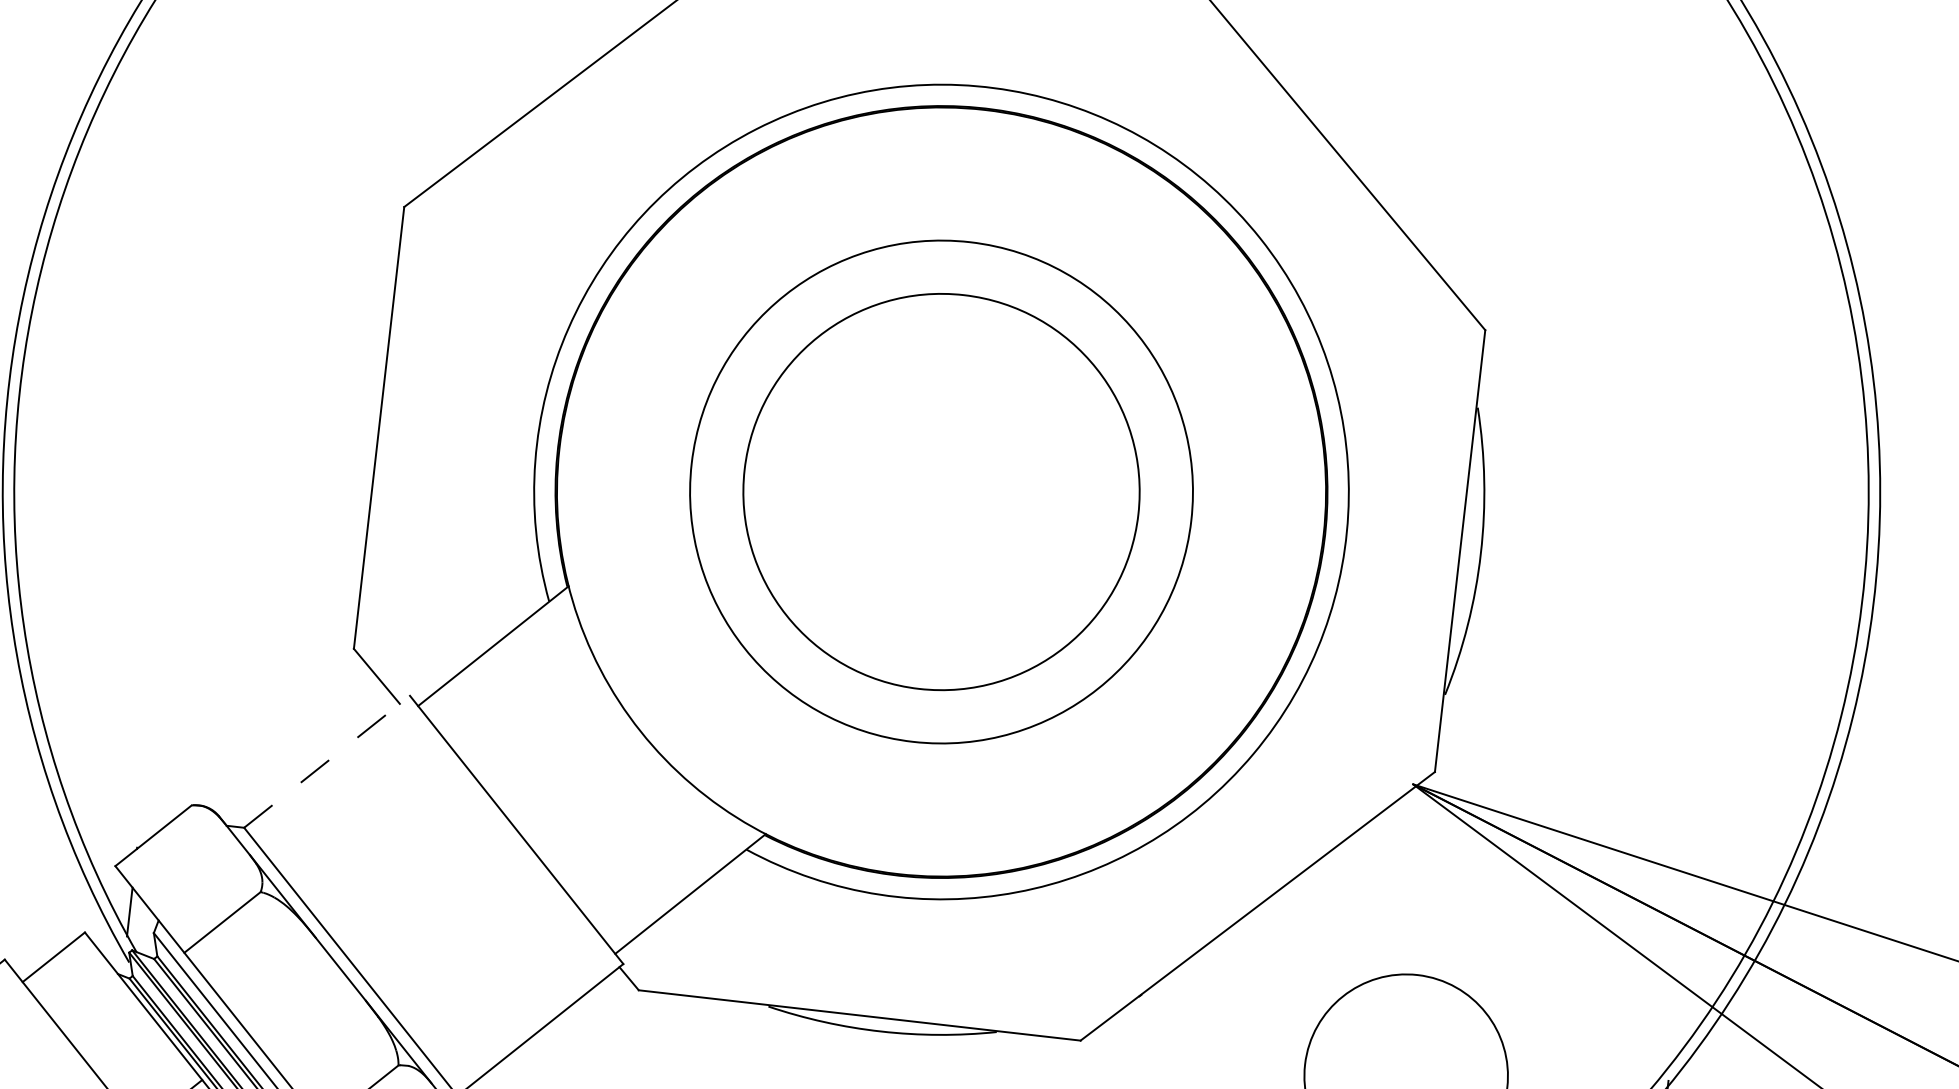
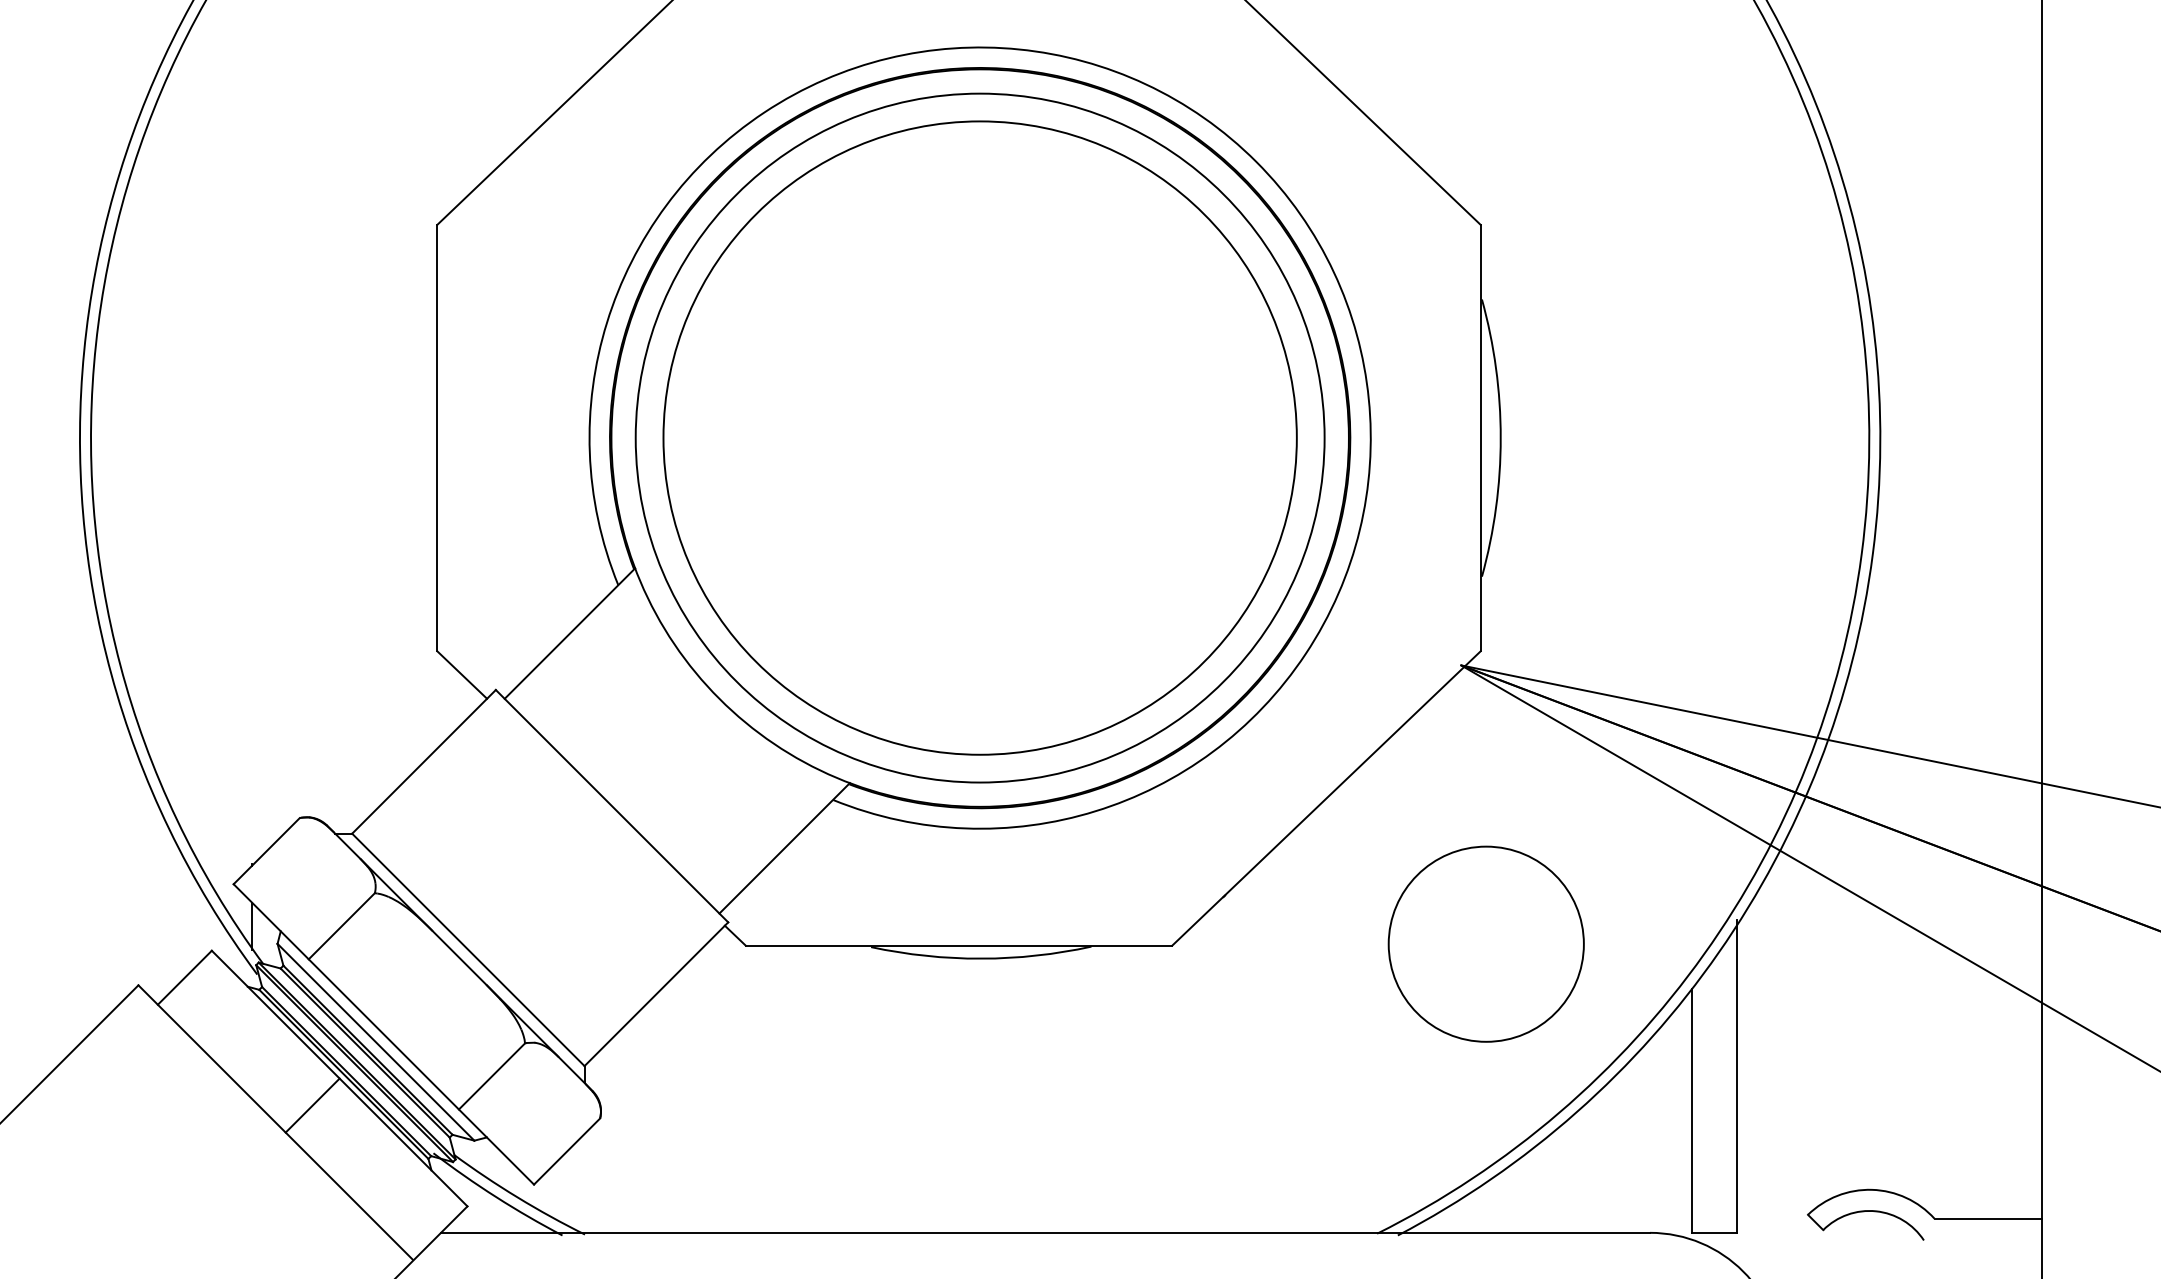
circle: (940, 491) -> (979, 437), size x1.43
circle: (940, 491) -> (979, 437), size x1.67
line: (327, 761) -> (424, 761), dashed -> solid

